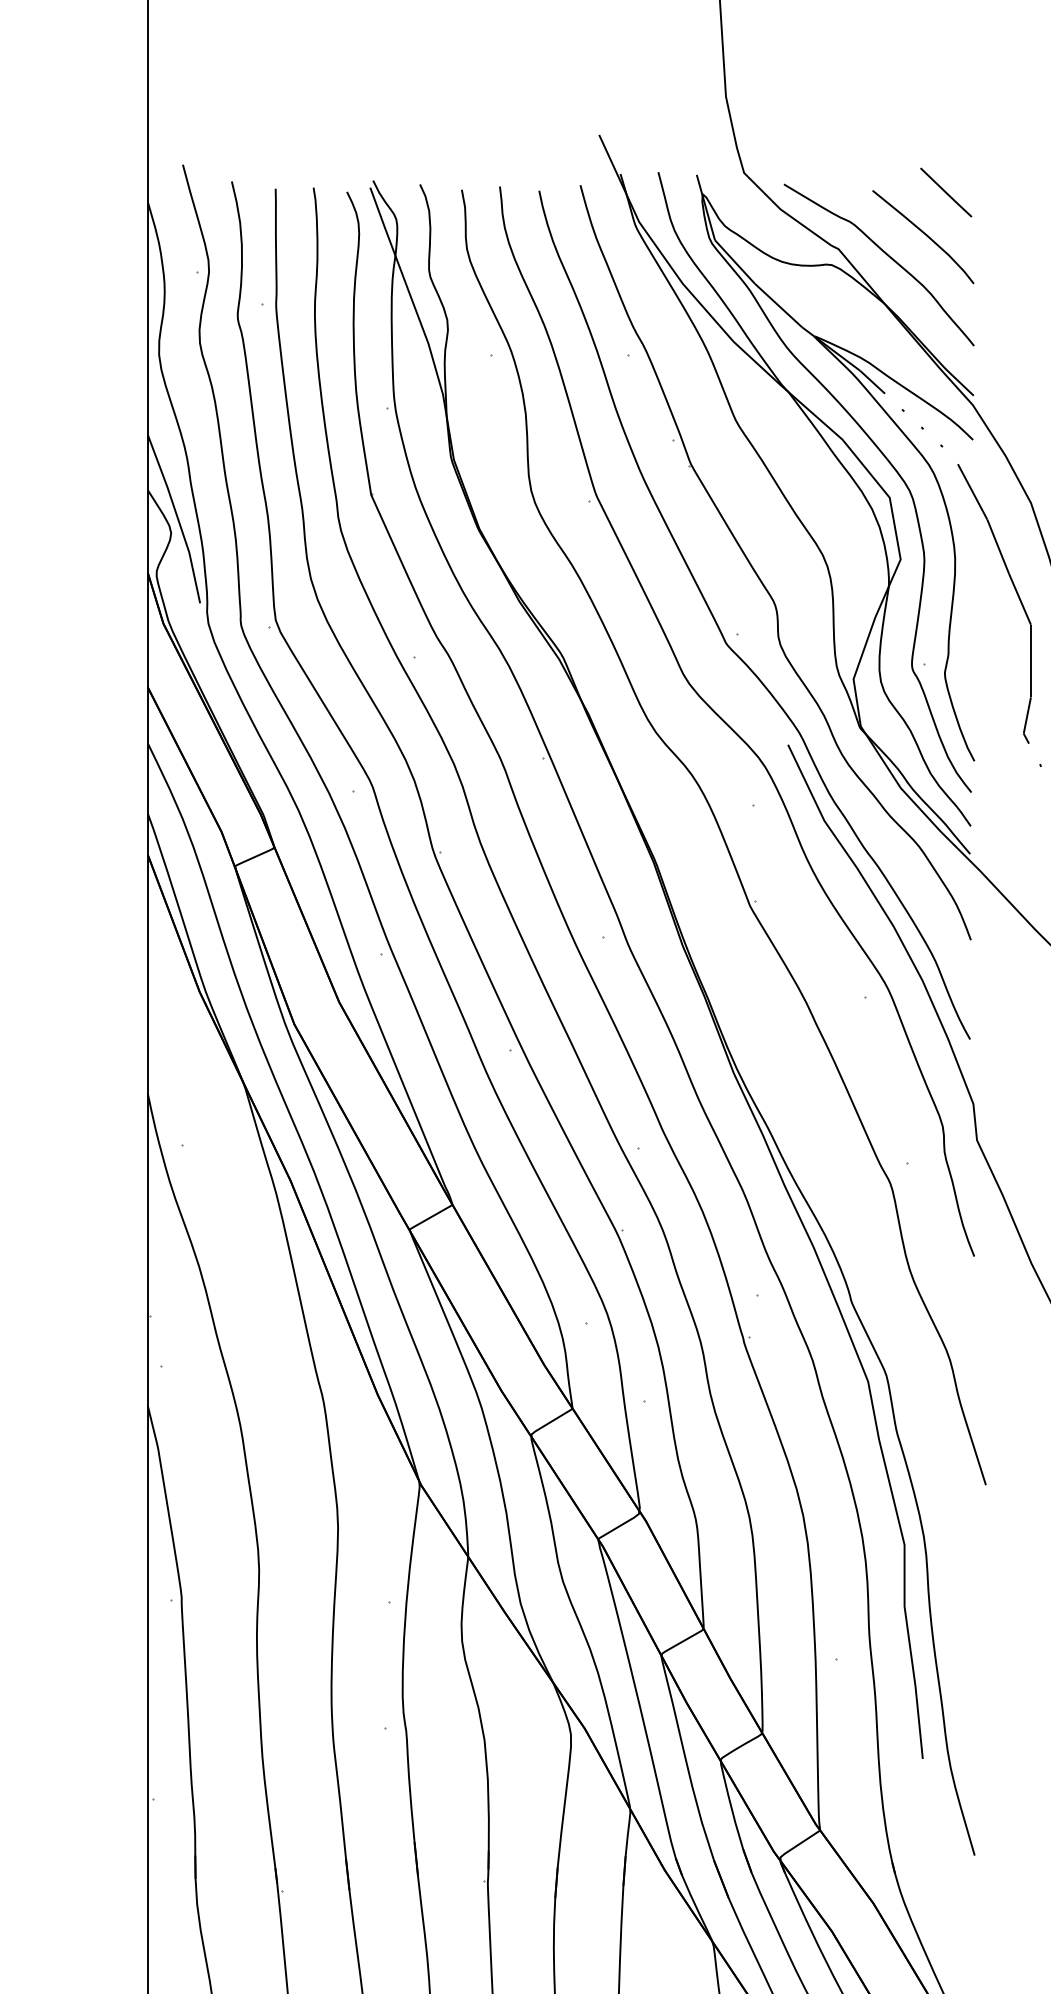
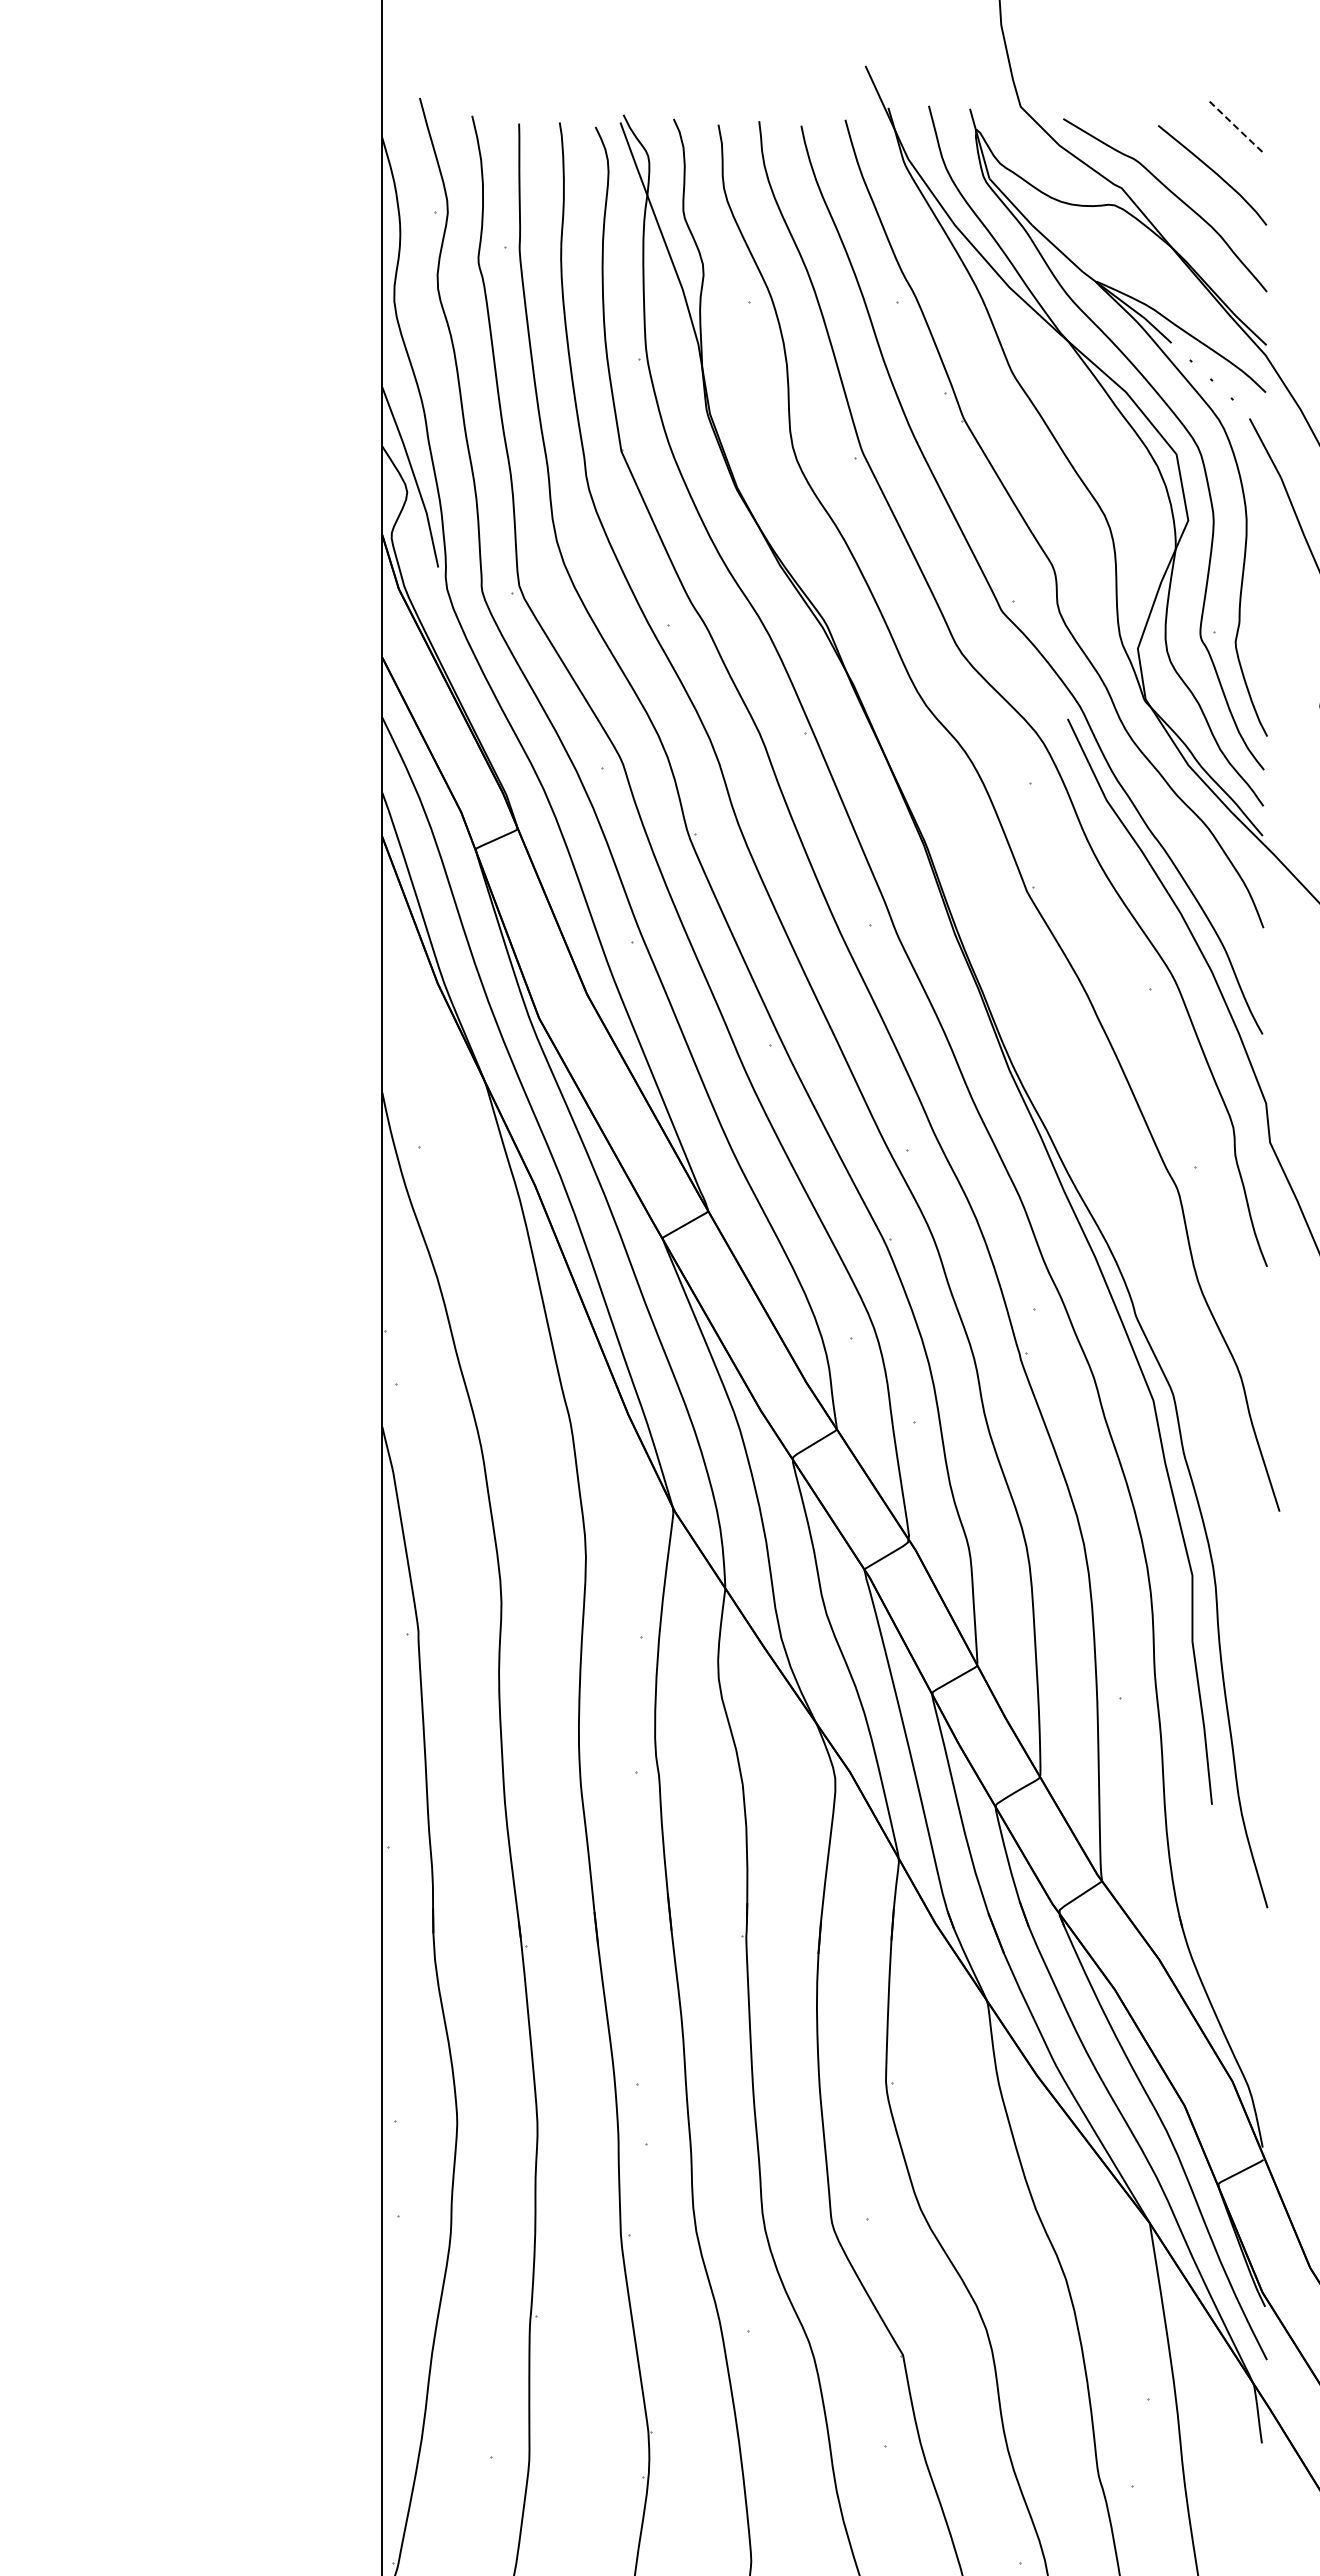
line: (946, 193) -> (1237, 128), solid -> dashed

